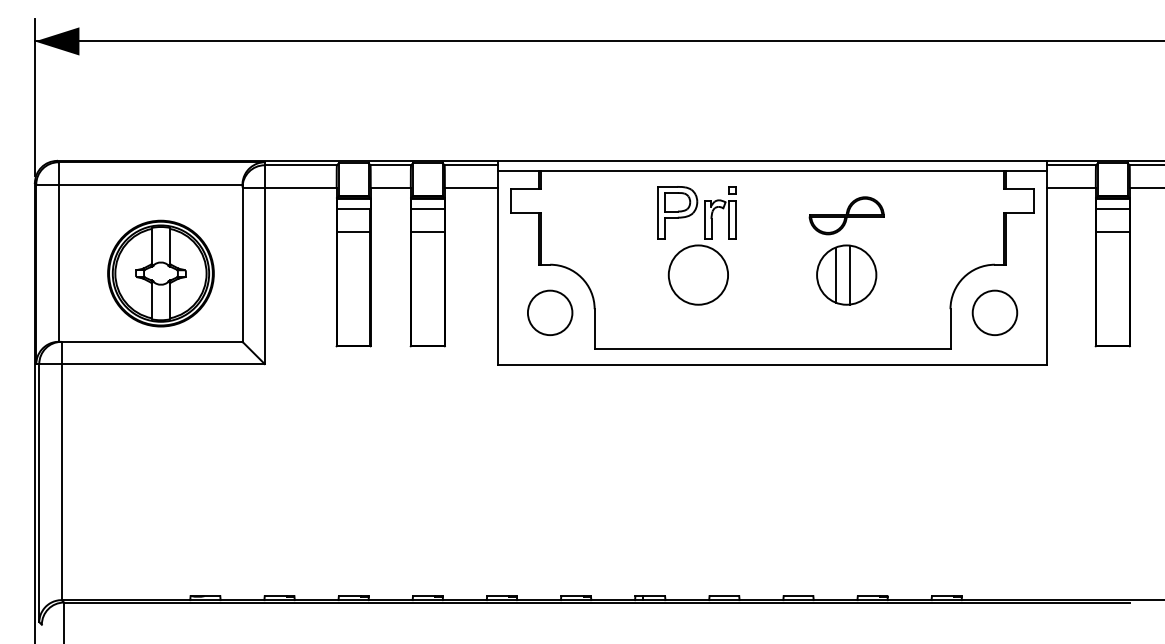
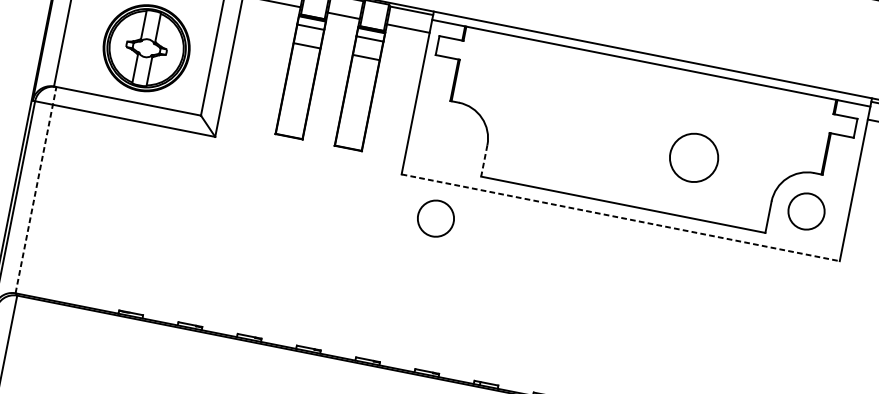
part: (846, 215) -> (703, 110), removed
part: (696, 245) -> (578, 110), removed
line: (835, 274) -> (685, 155), removed
line: (850, 274) -> (697, 158), removed
circle: (550, 312) -> (436, 218), moved
line: (594, 328) -> (484, 160), solid -> dashed
line: (773, 364) -> (621, 217), solid -> dashed
line: (61, 470) -> (36, 189), solid -> dashed

